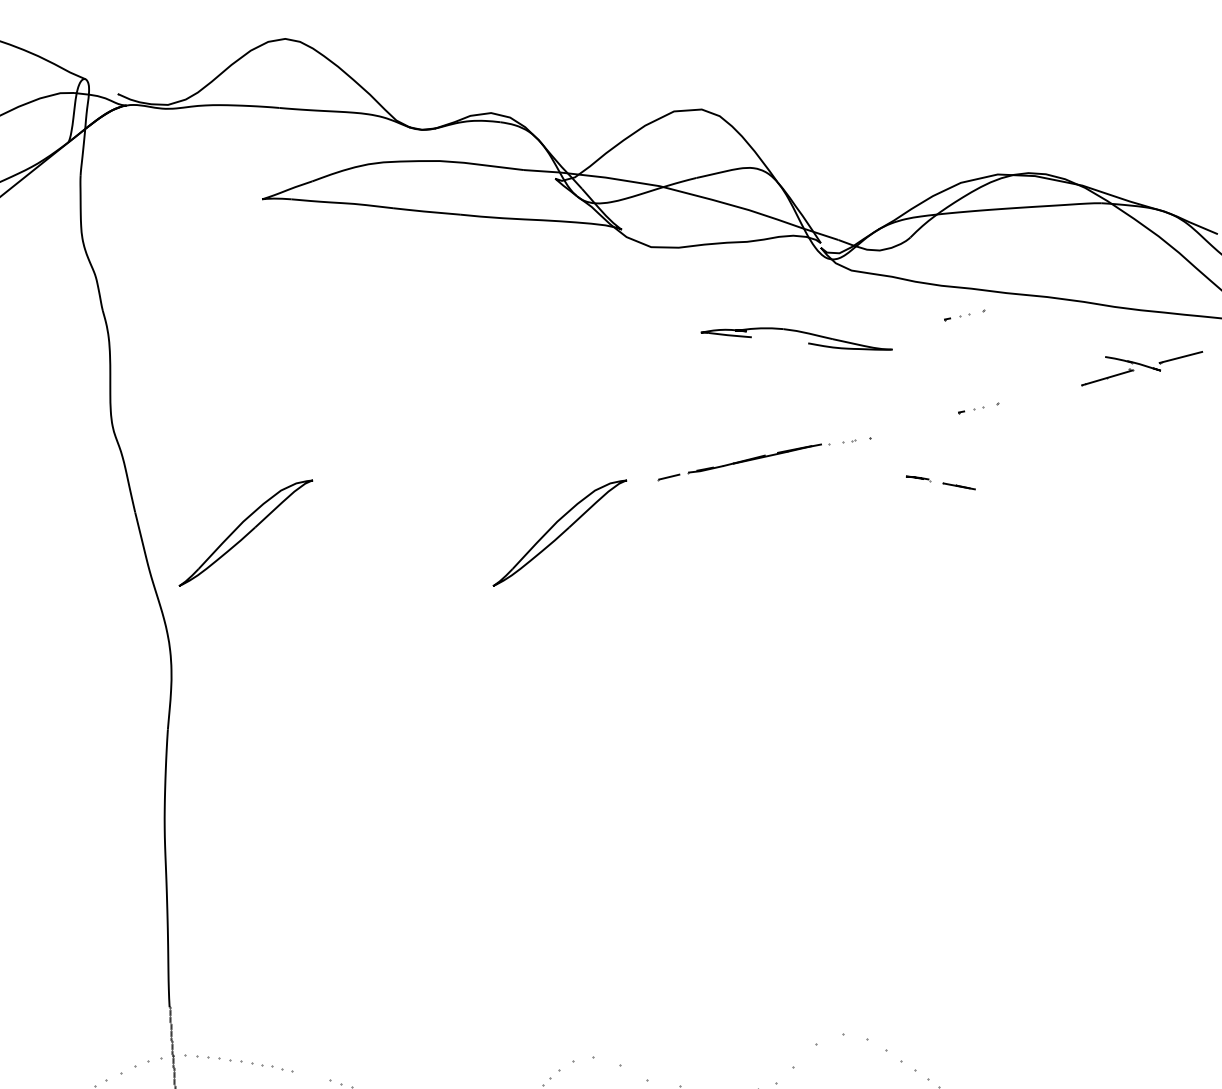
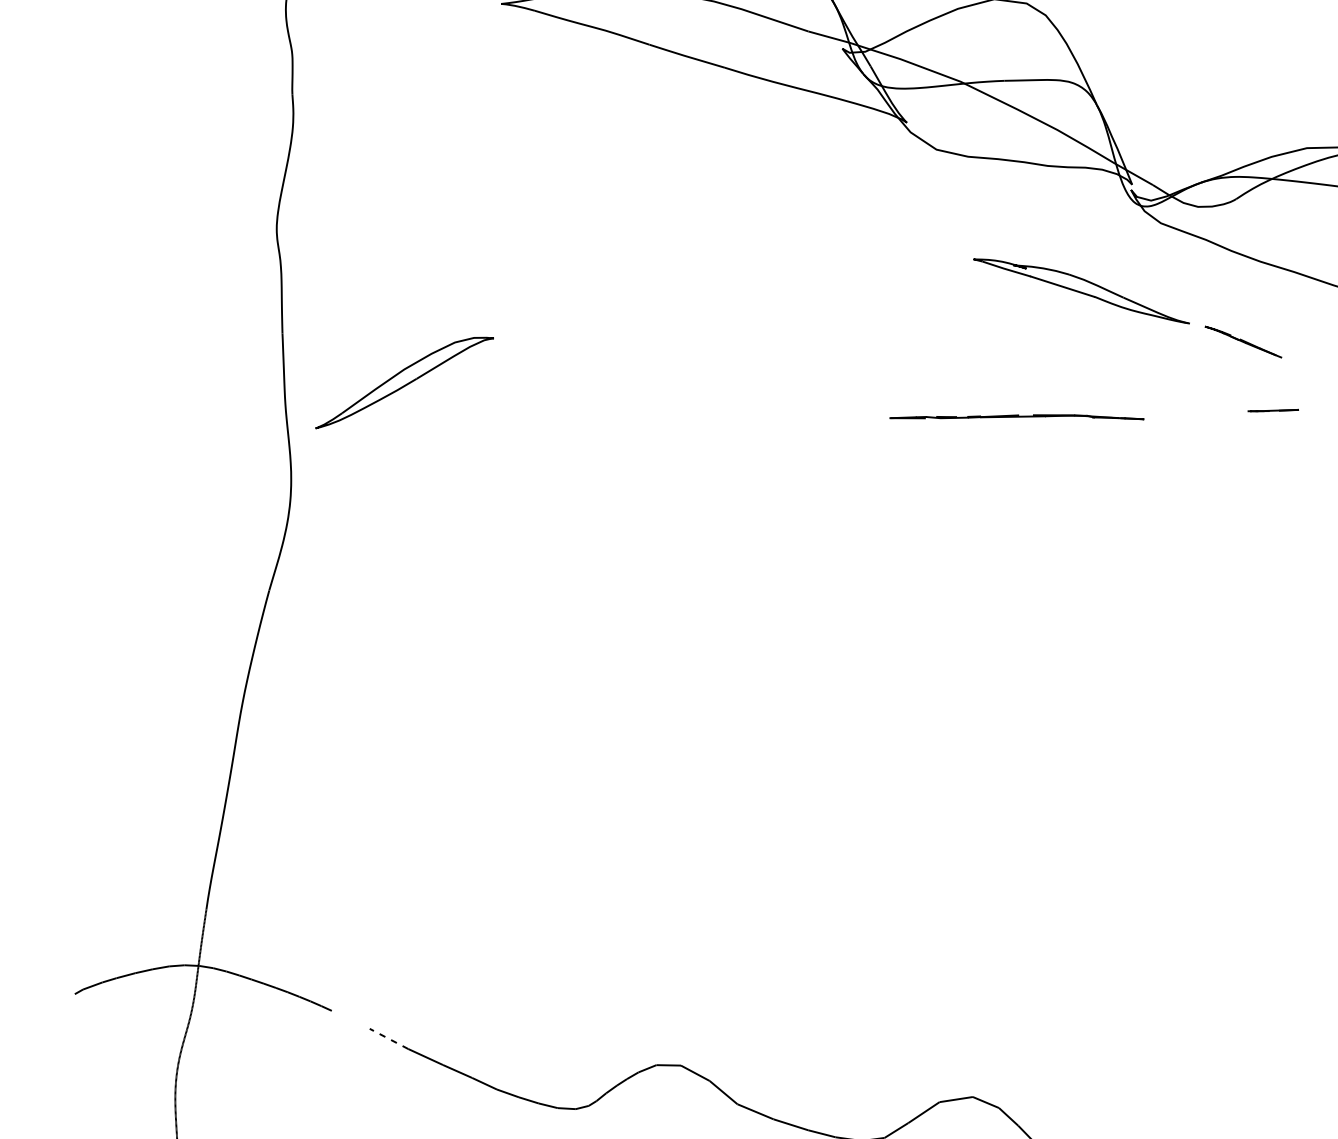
part: (964, 315) -> (1280, 301), removed
line: (779, 340) -> (1061, 286), added
line: (830, 442) -> (1096, 415), added
part: (940, 482) -> (1243, 341), moved
part: (559, 532) -> (764, 455), removed

